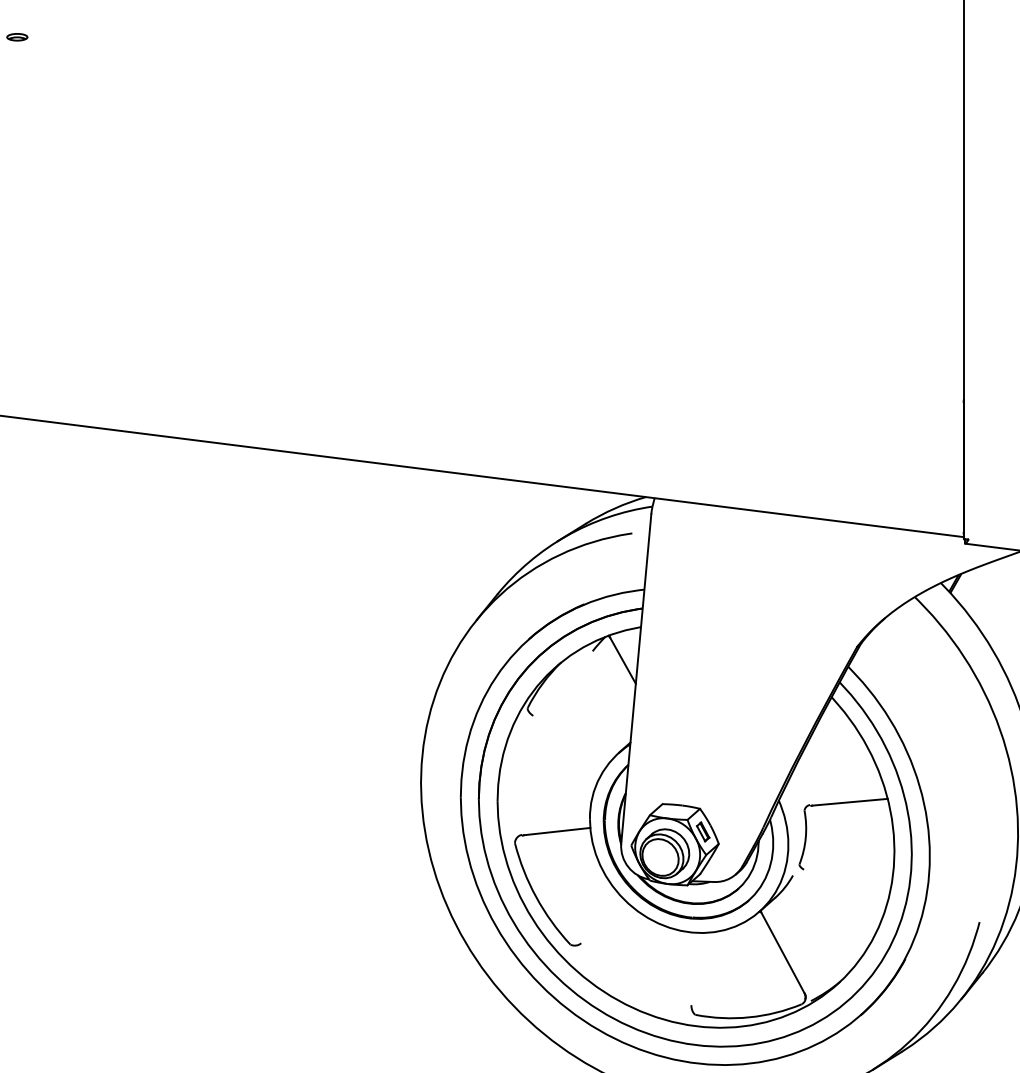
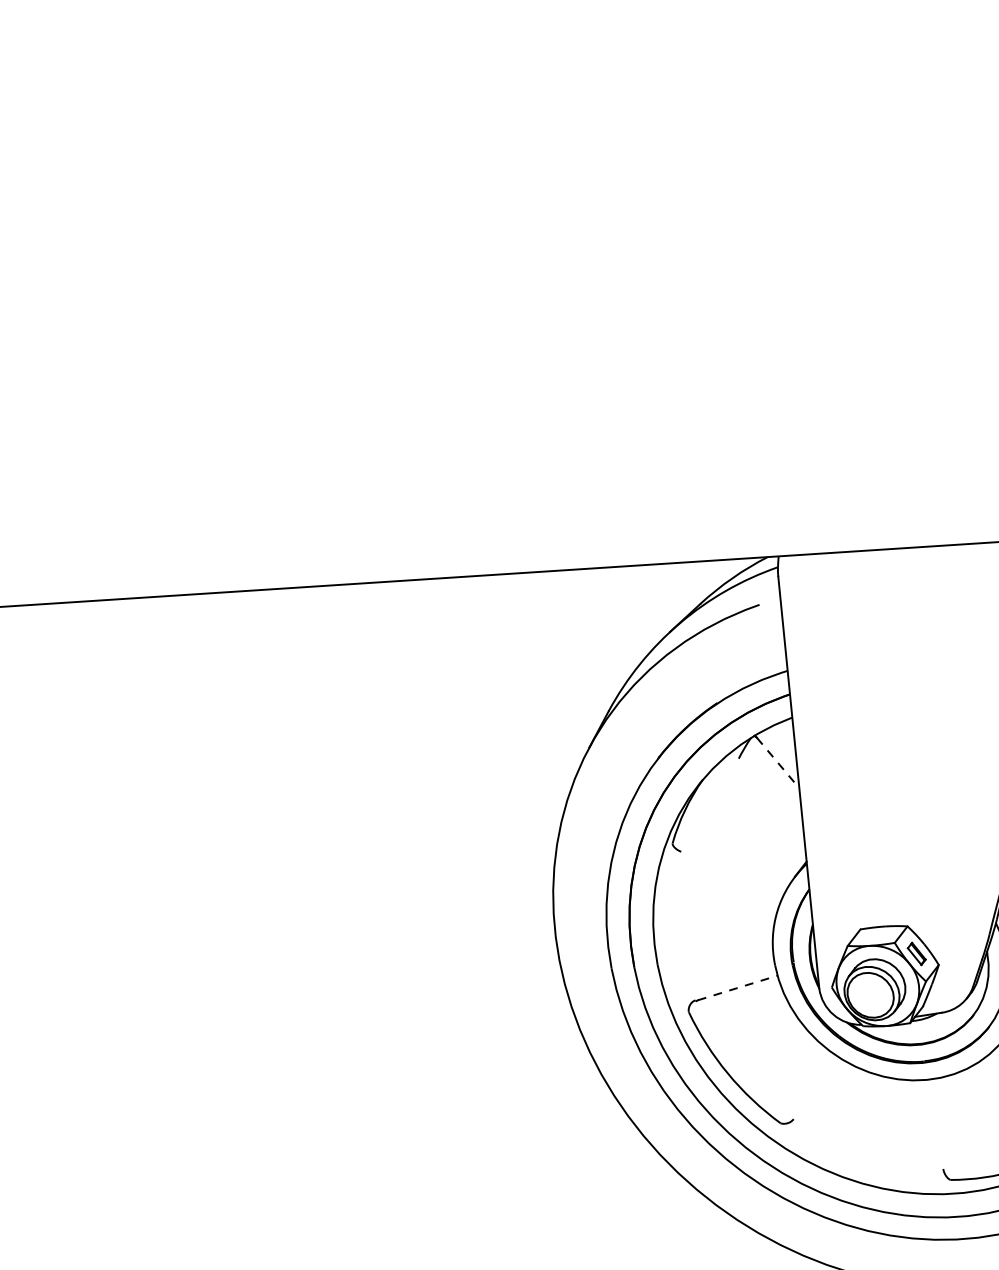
line: (623, 661) -> (778, 763), solid -> dashed
line: (557, 831) -> (738, 987), solid -> dashed

